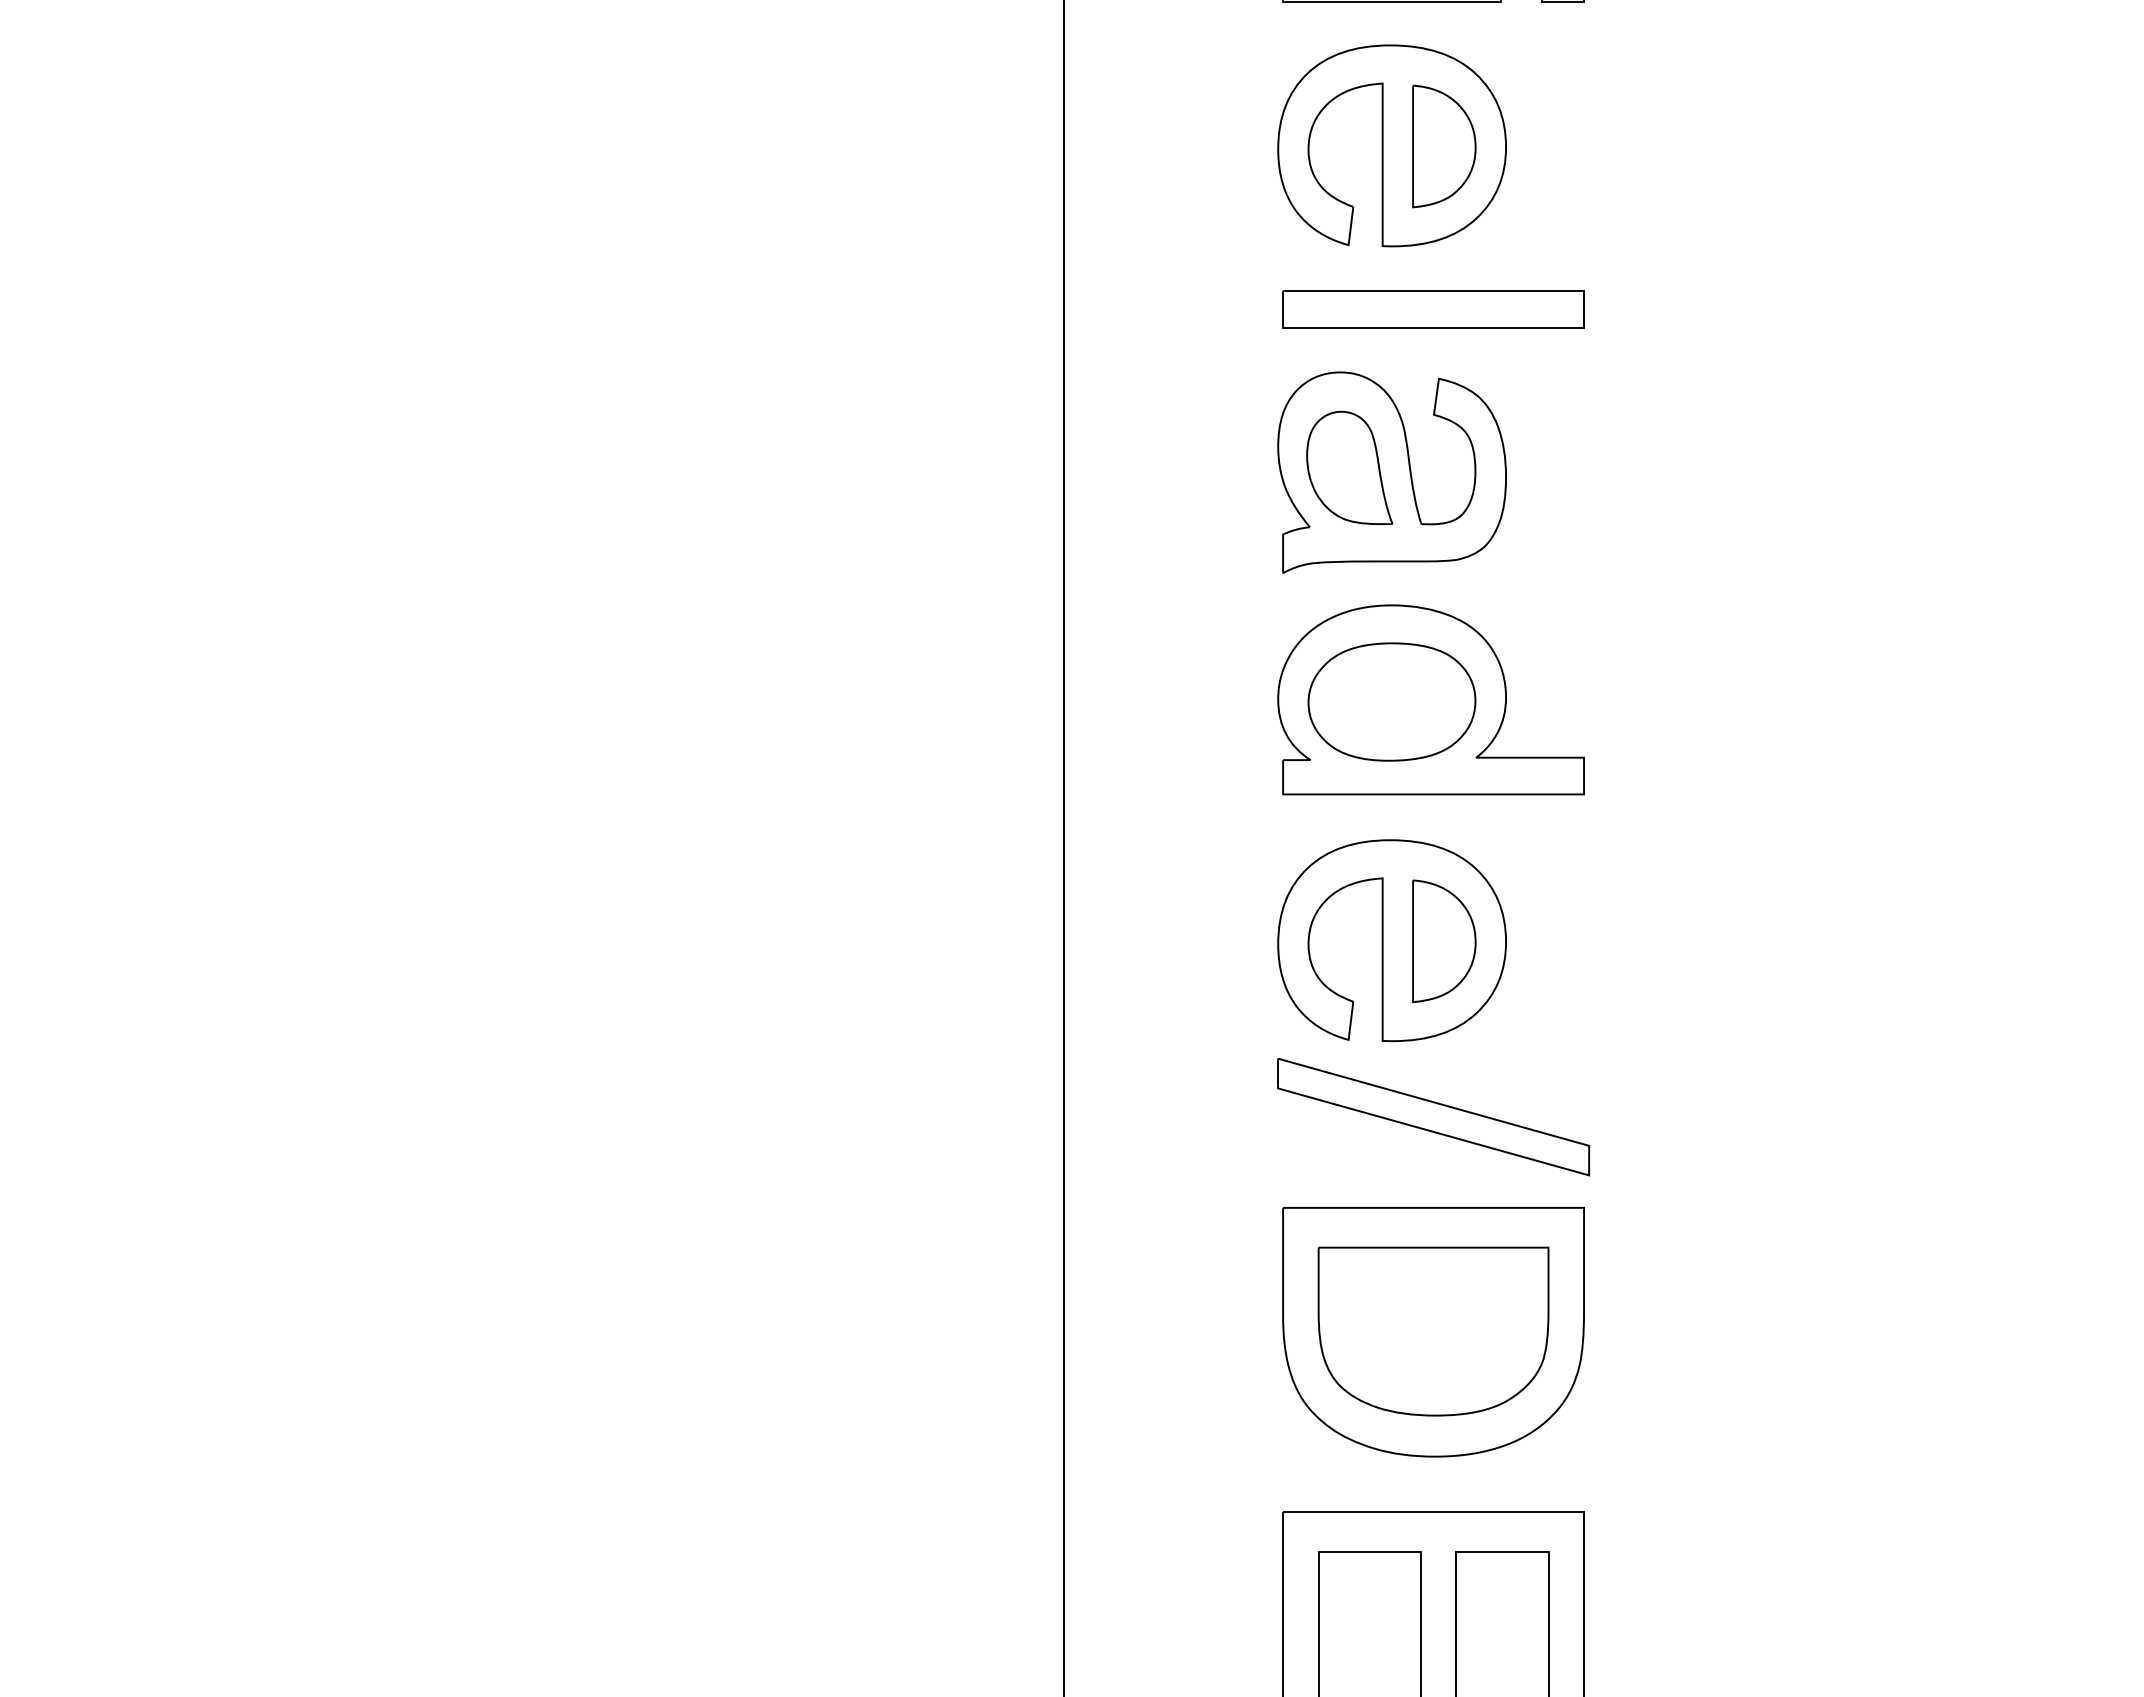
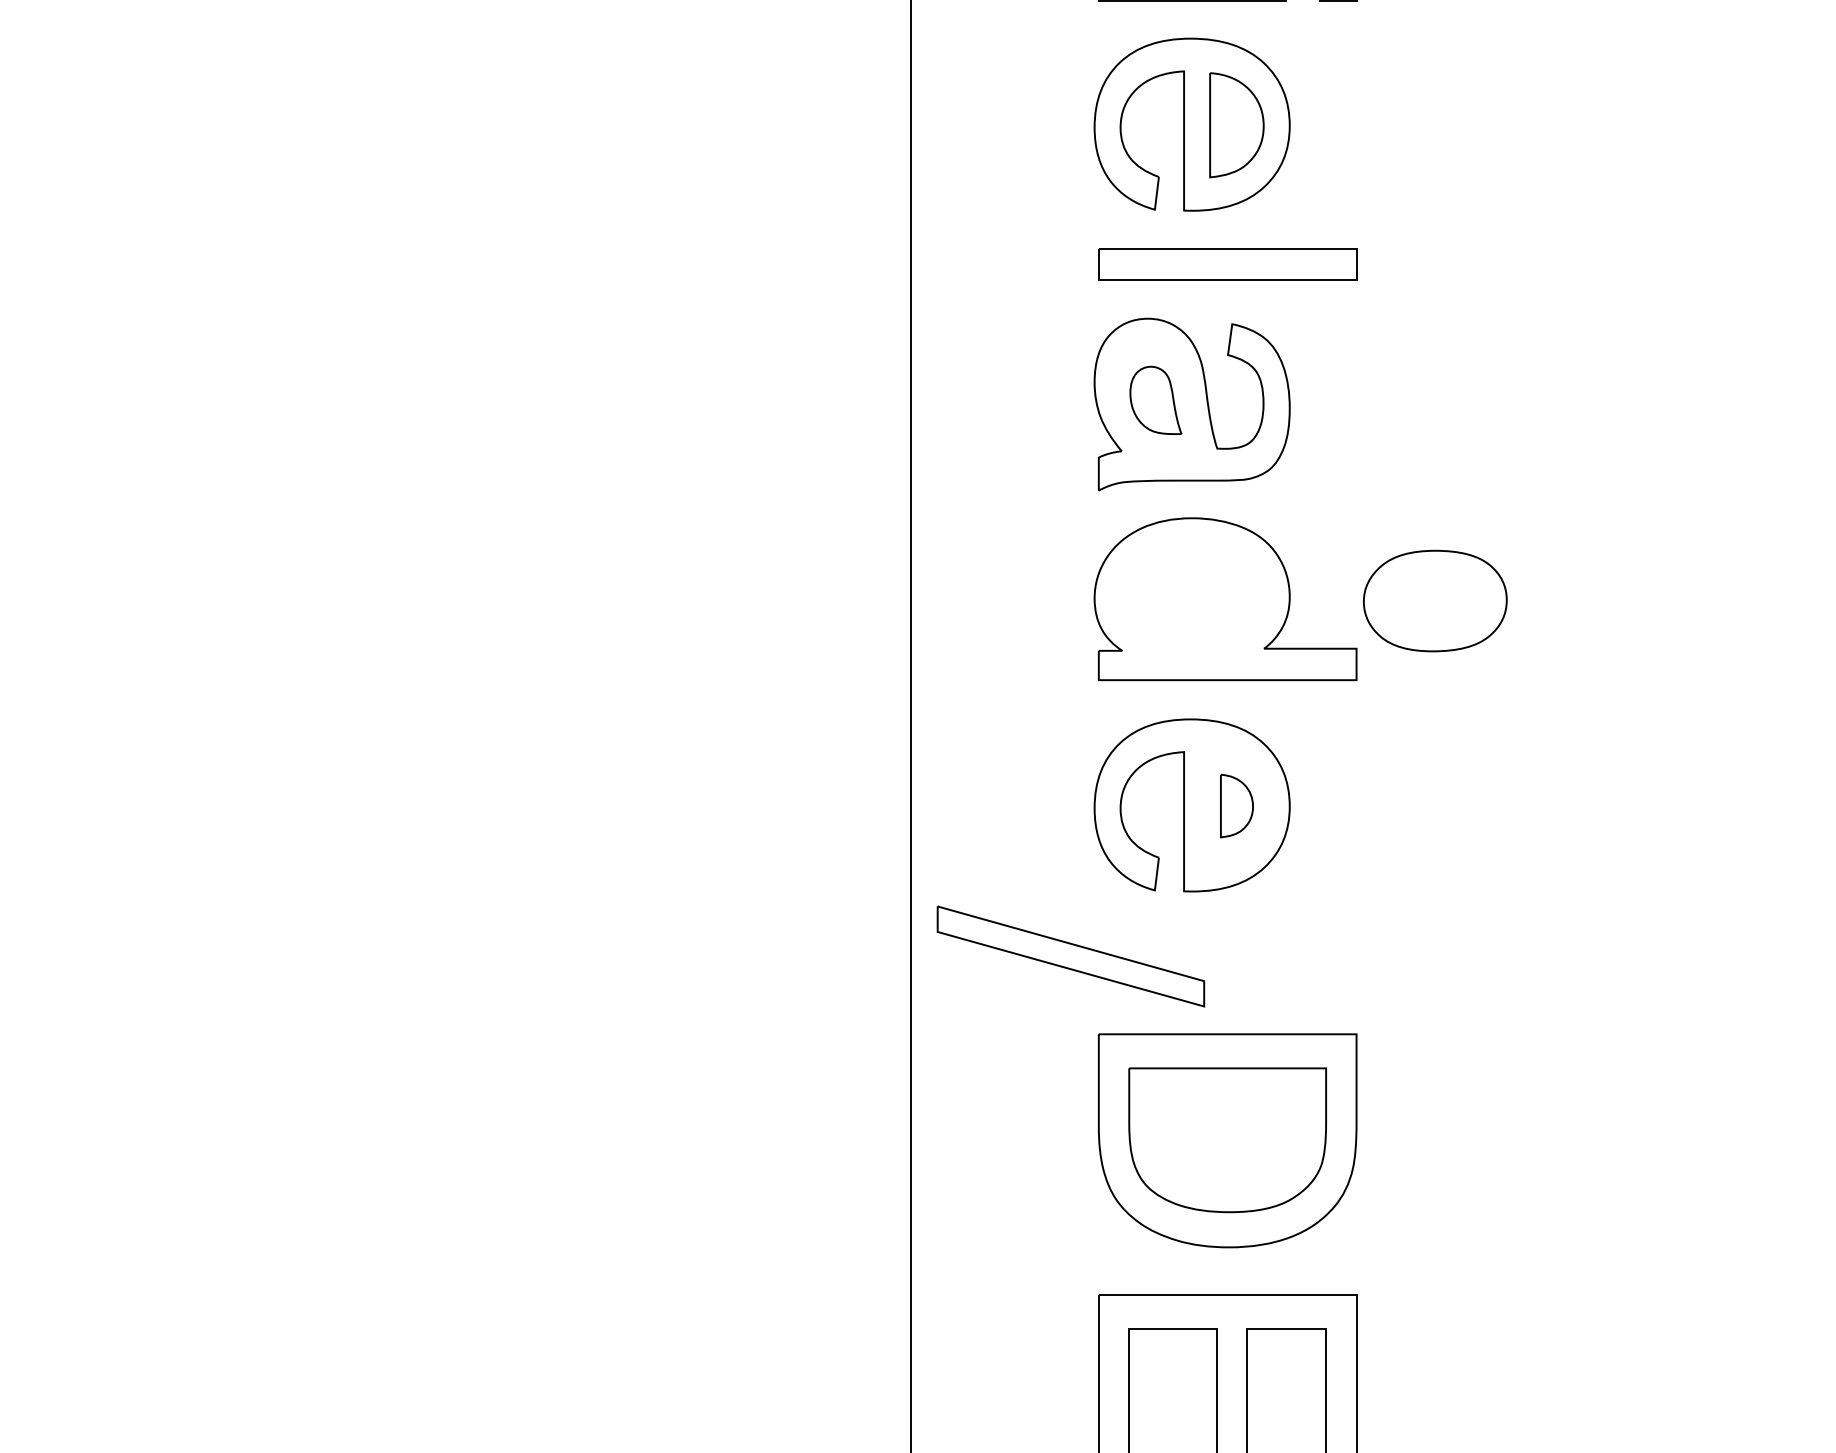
part: (1349, 467) -> (1155, 400), size x0.7
part: (1391, 701) -> (1434, 600), moved
part: (1444, 941) -> (1237, 806), size x0.6
part: (1433, 1116) -> (1070, 956), moved

